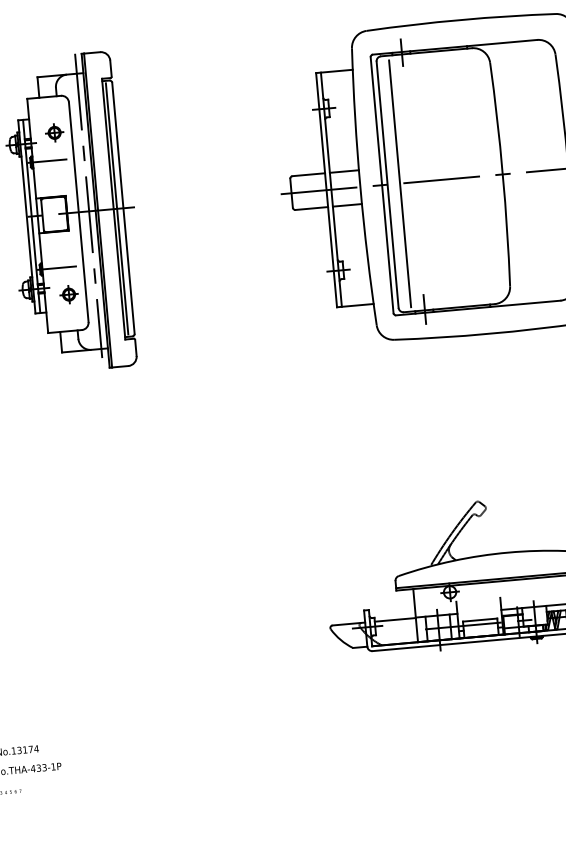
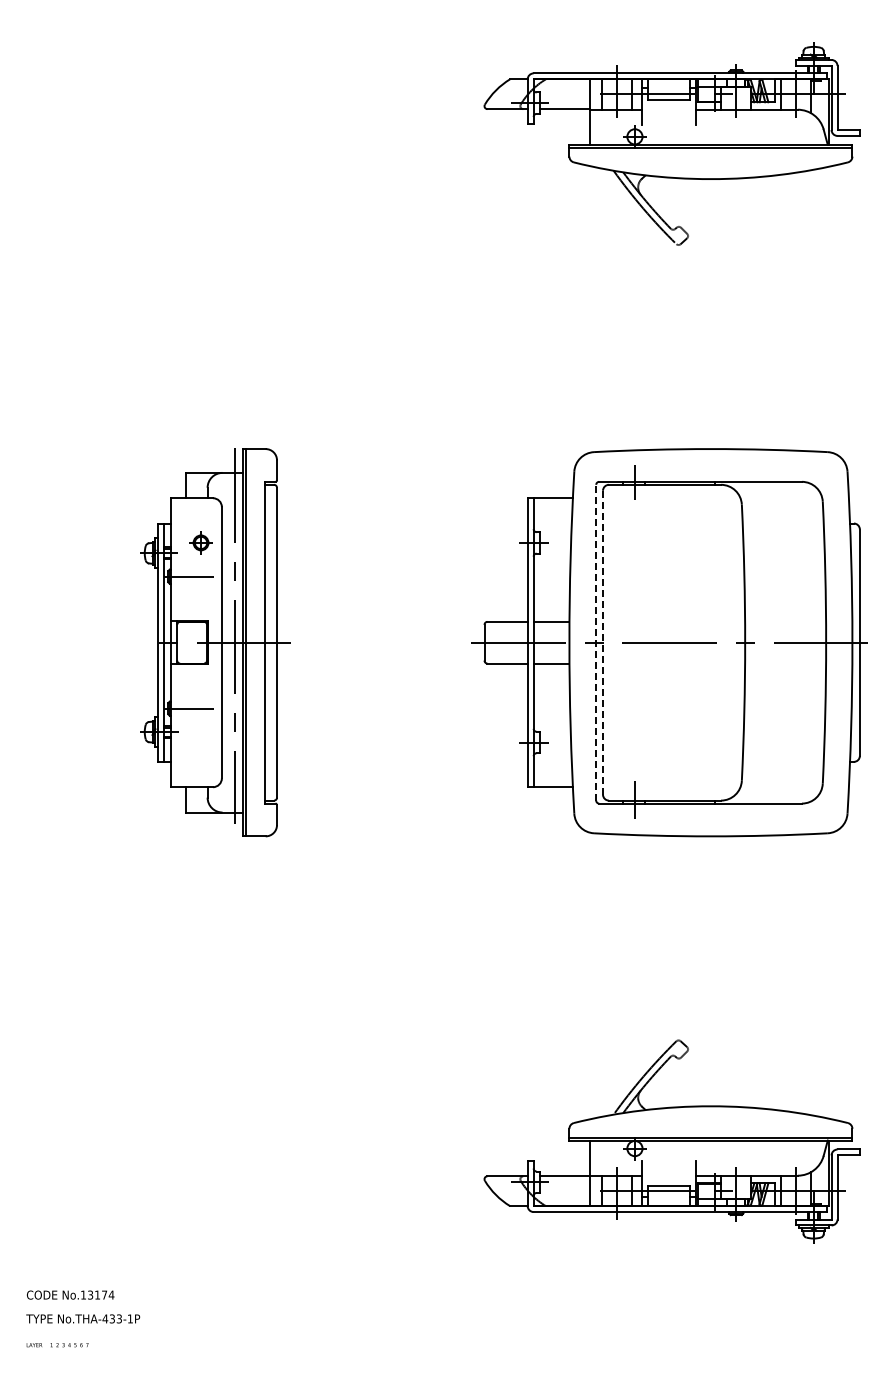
line: (400, 183) -> (618, 642), removed
line: (387, 184) -> (603, 642), solid -> dashed
line: (382, 185) -> (596, 642), solid -> dashed
line: (117, 208) -> (269, 642), removed
part: (68, 294) -> (200, 742), removed

